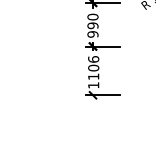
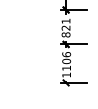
text: (92, 25) -> (65, 27), 990 -> 821

